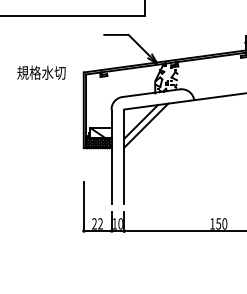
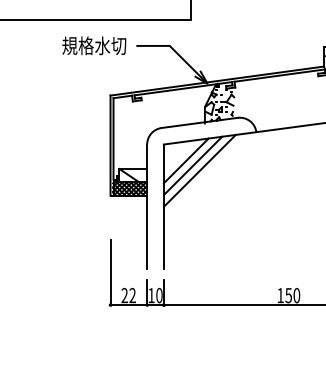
text: (41, 72) -> (94, 45), moved
line: (151, 129) -> (199, 170), added

